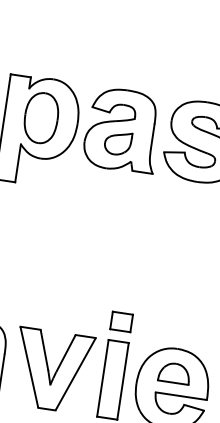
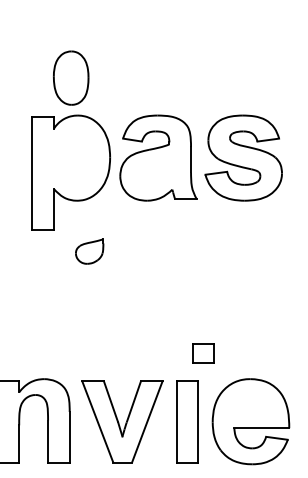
part: (41, 117) -> (71, 77), moved
part: (117, 143) -> (89, 251), moved
part: (121, 321) -> (203, 353), moved
part: (174, 372) -> (250, 404), removed

